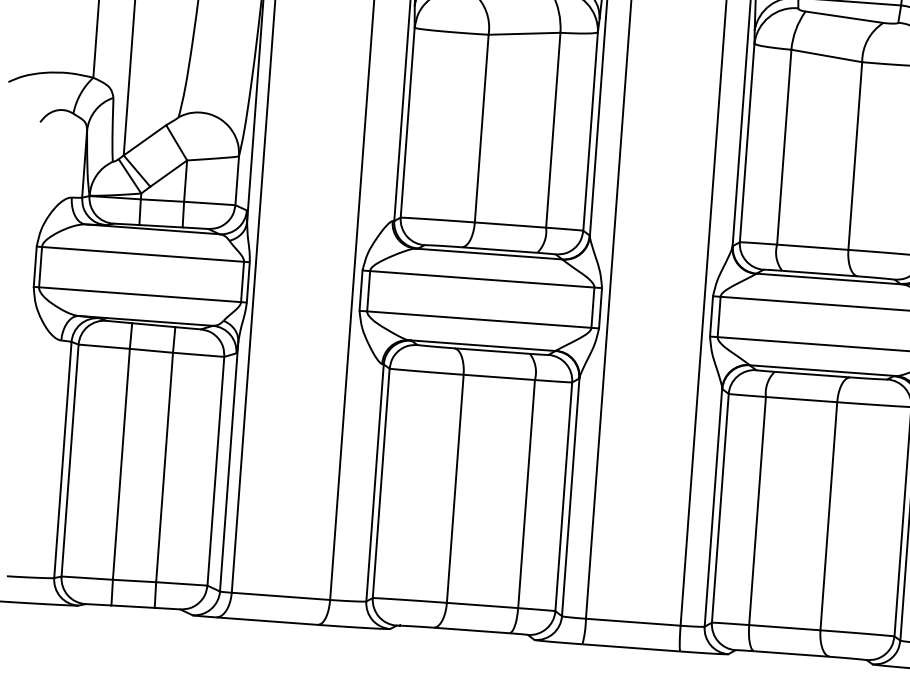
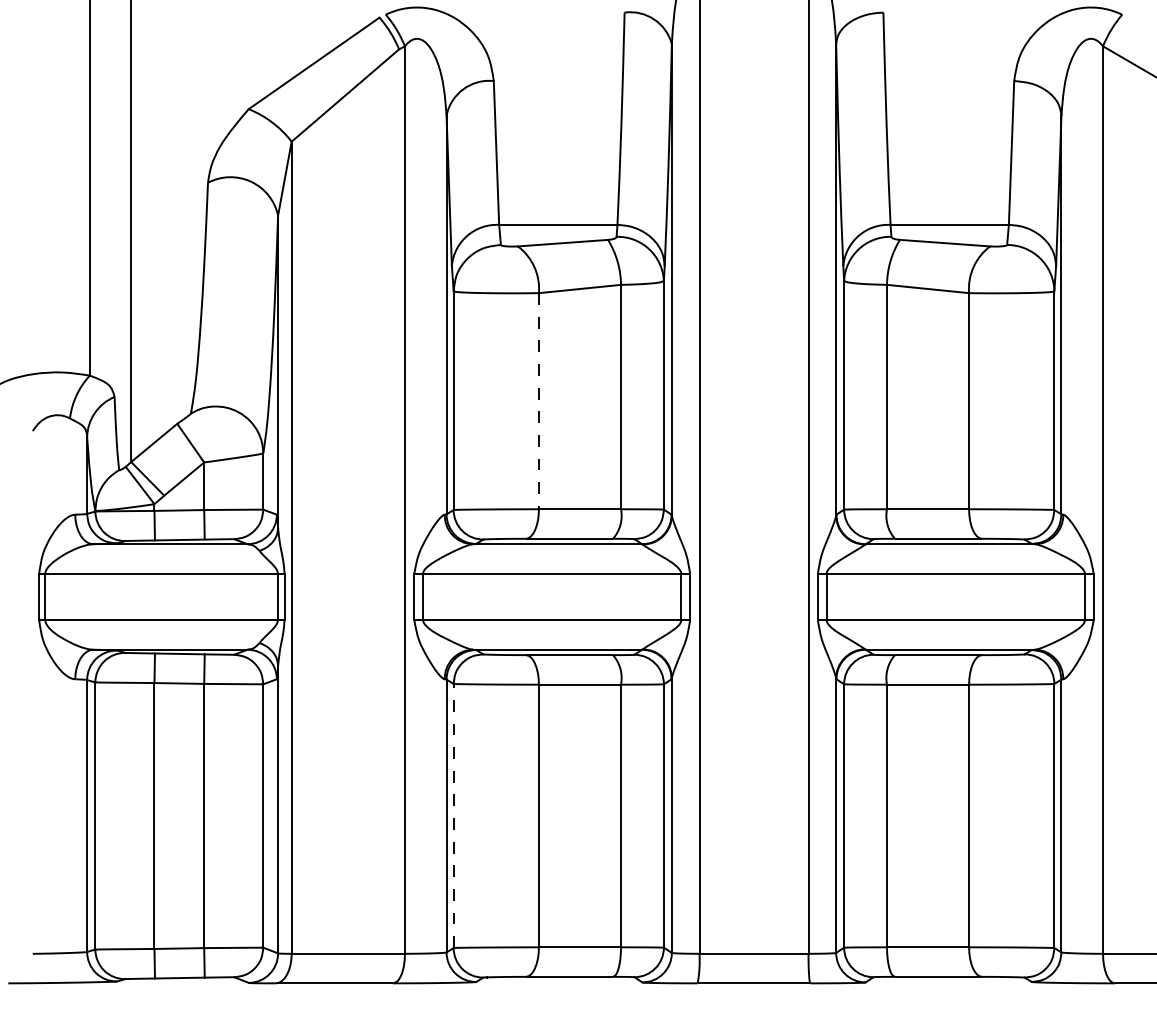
line: (481, 128) -> (538, 401), solid -> dashed
line: (381, 482) -> (453, 815), solid -> dashed

